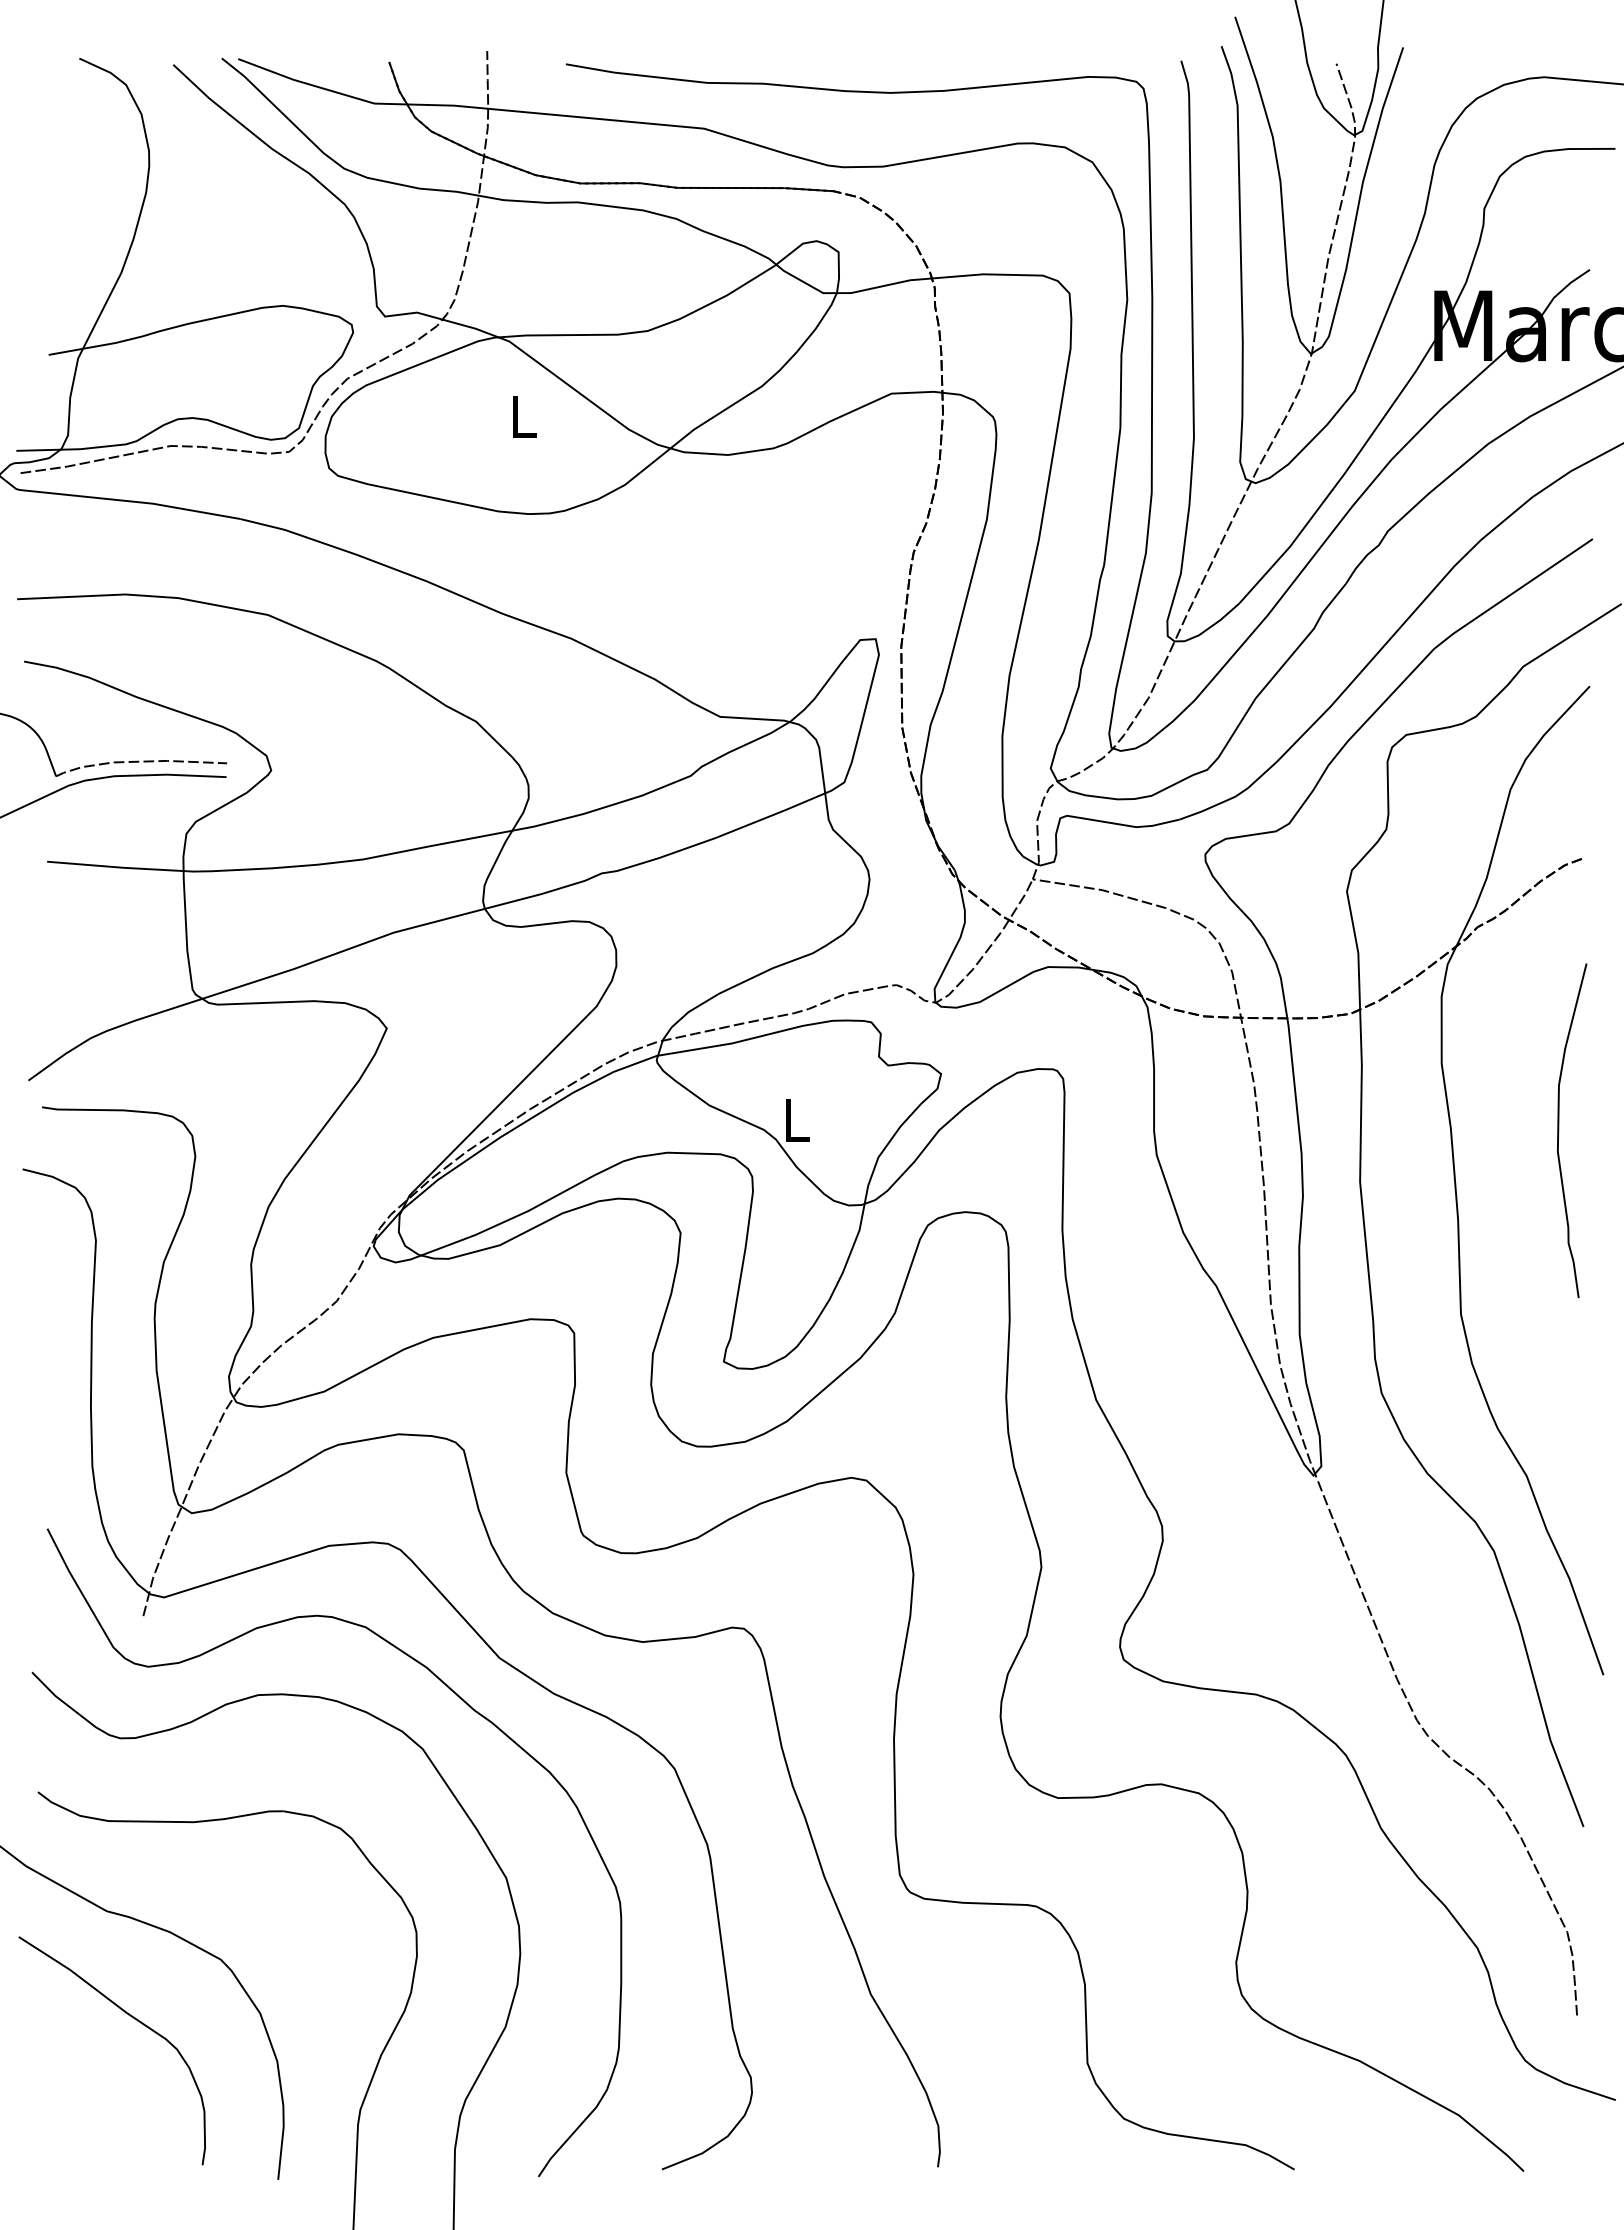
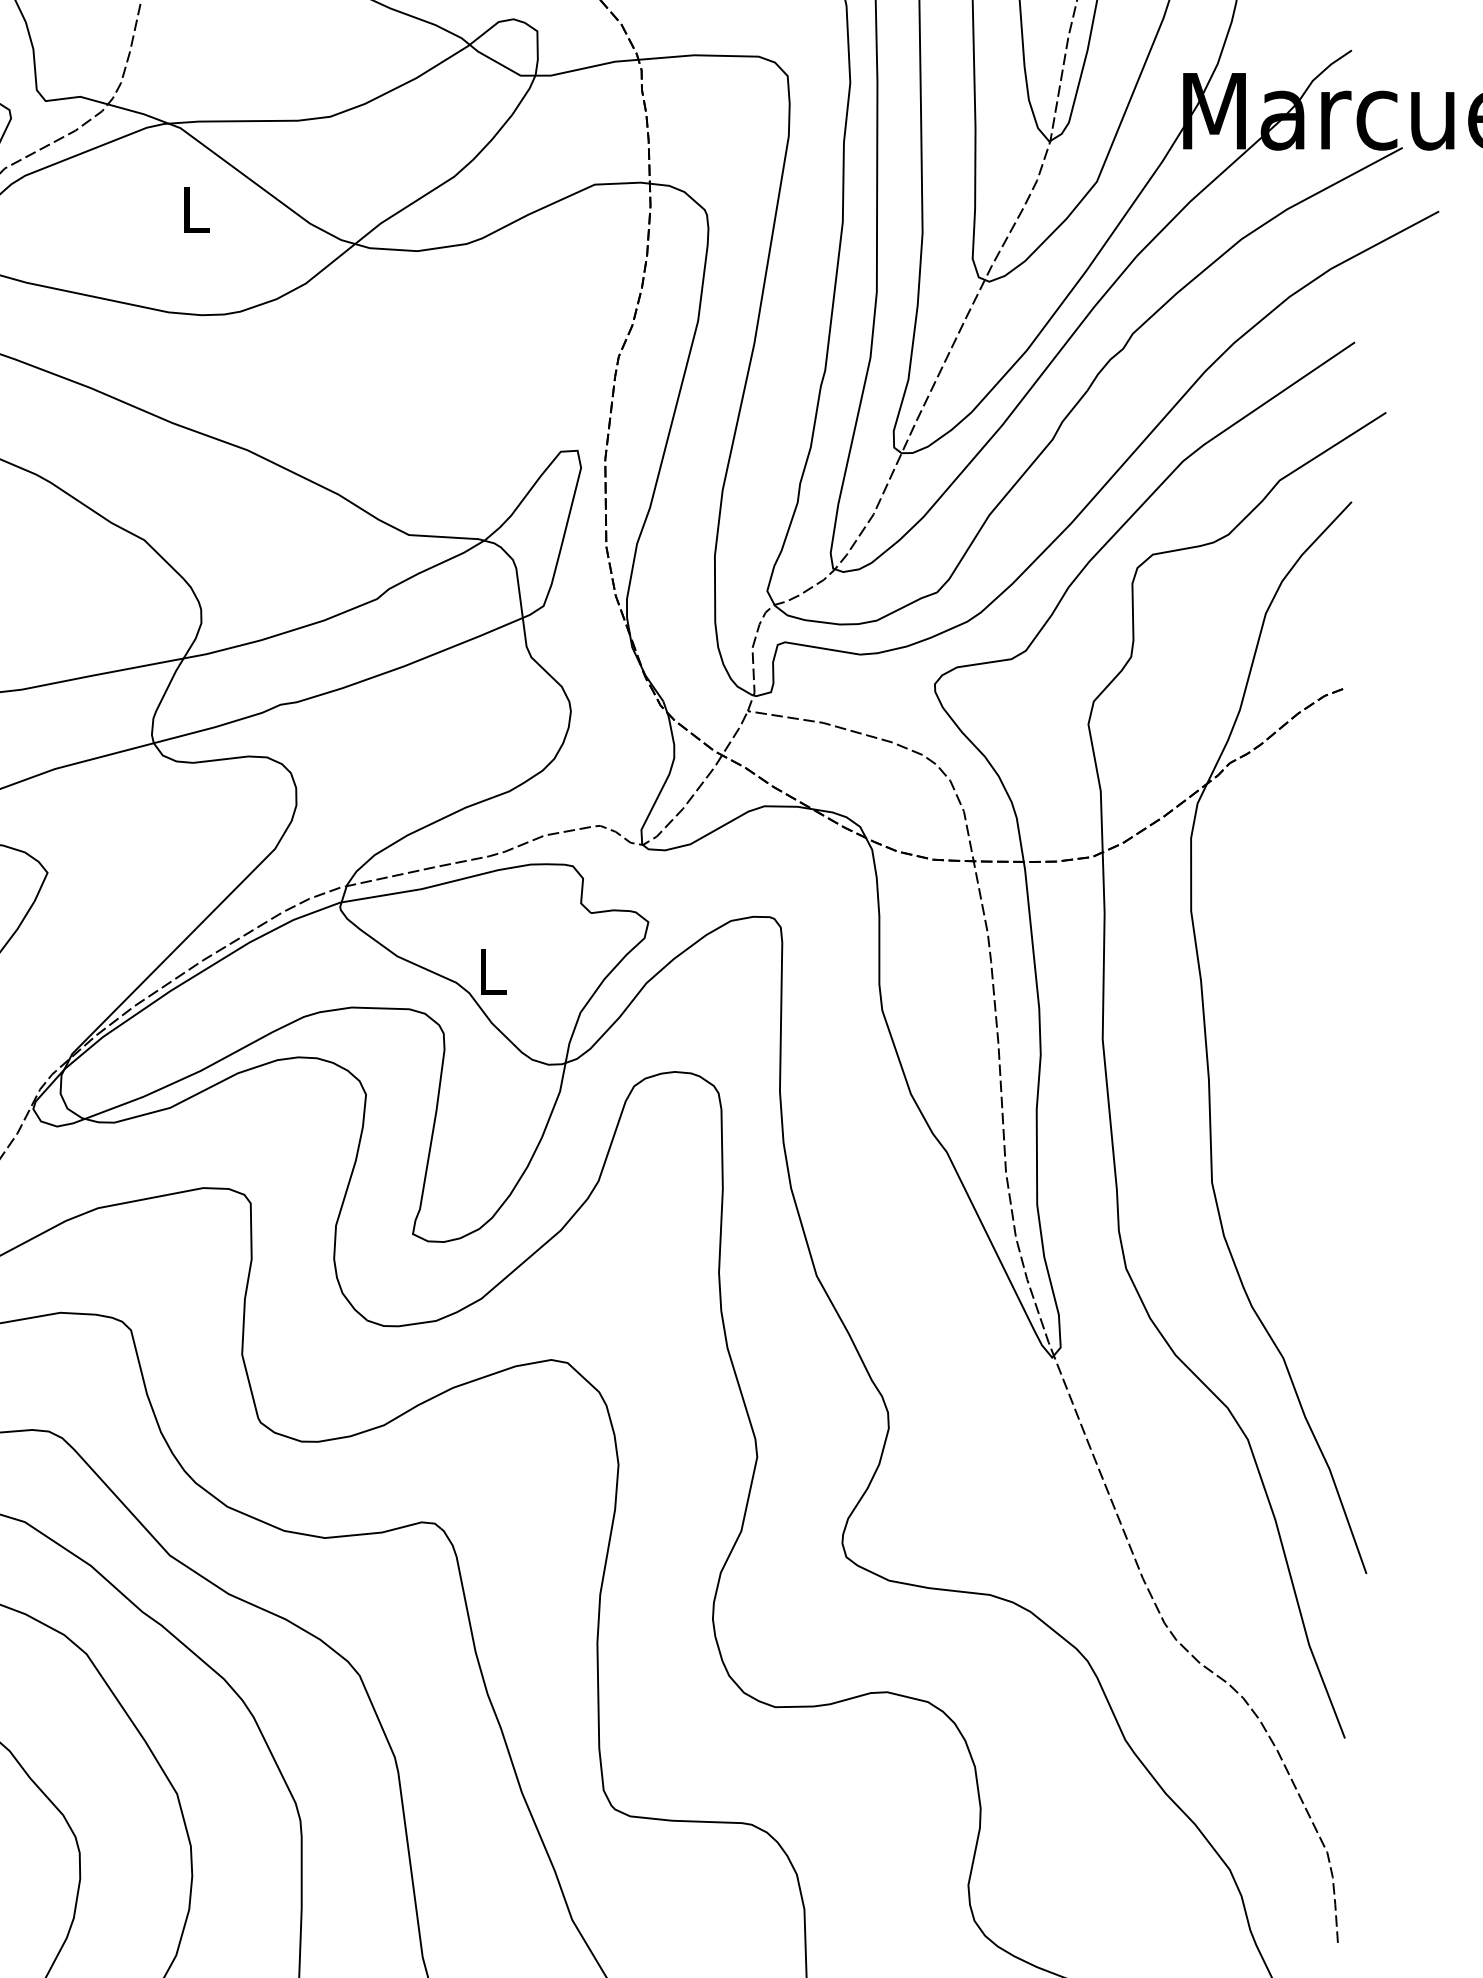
curve: (1559, 1130) -> (1318, 983), removed

